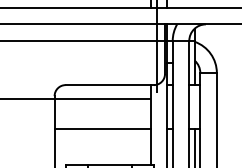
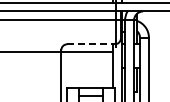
line: (110, 85) -> (91, 44), solid -> dashed
line: (103, 129) -> (87, 68), removed

